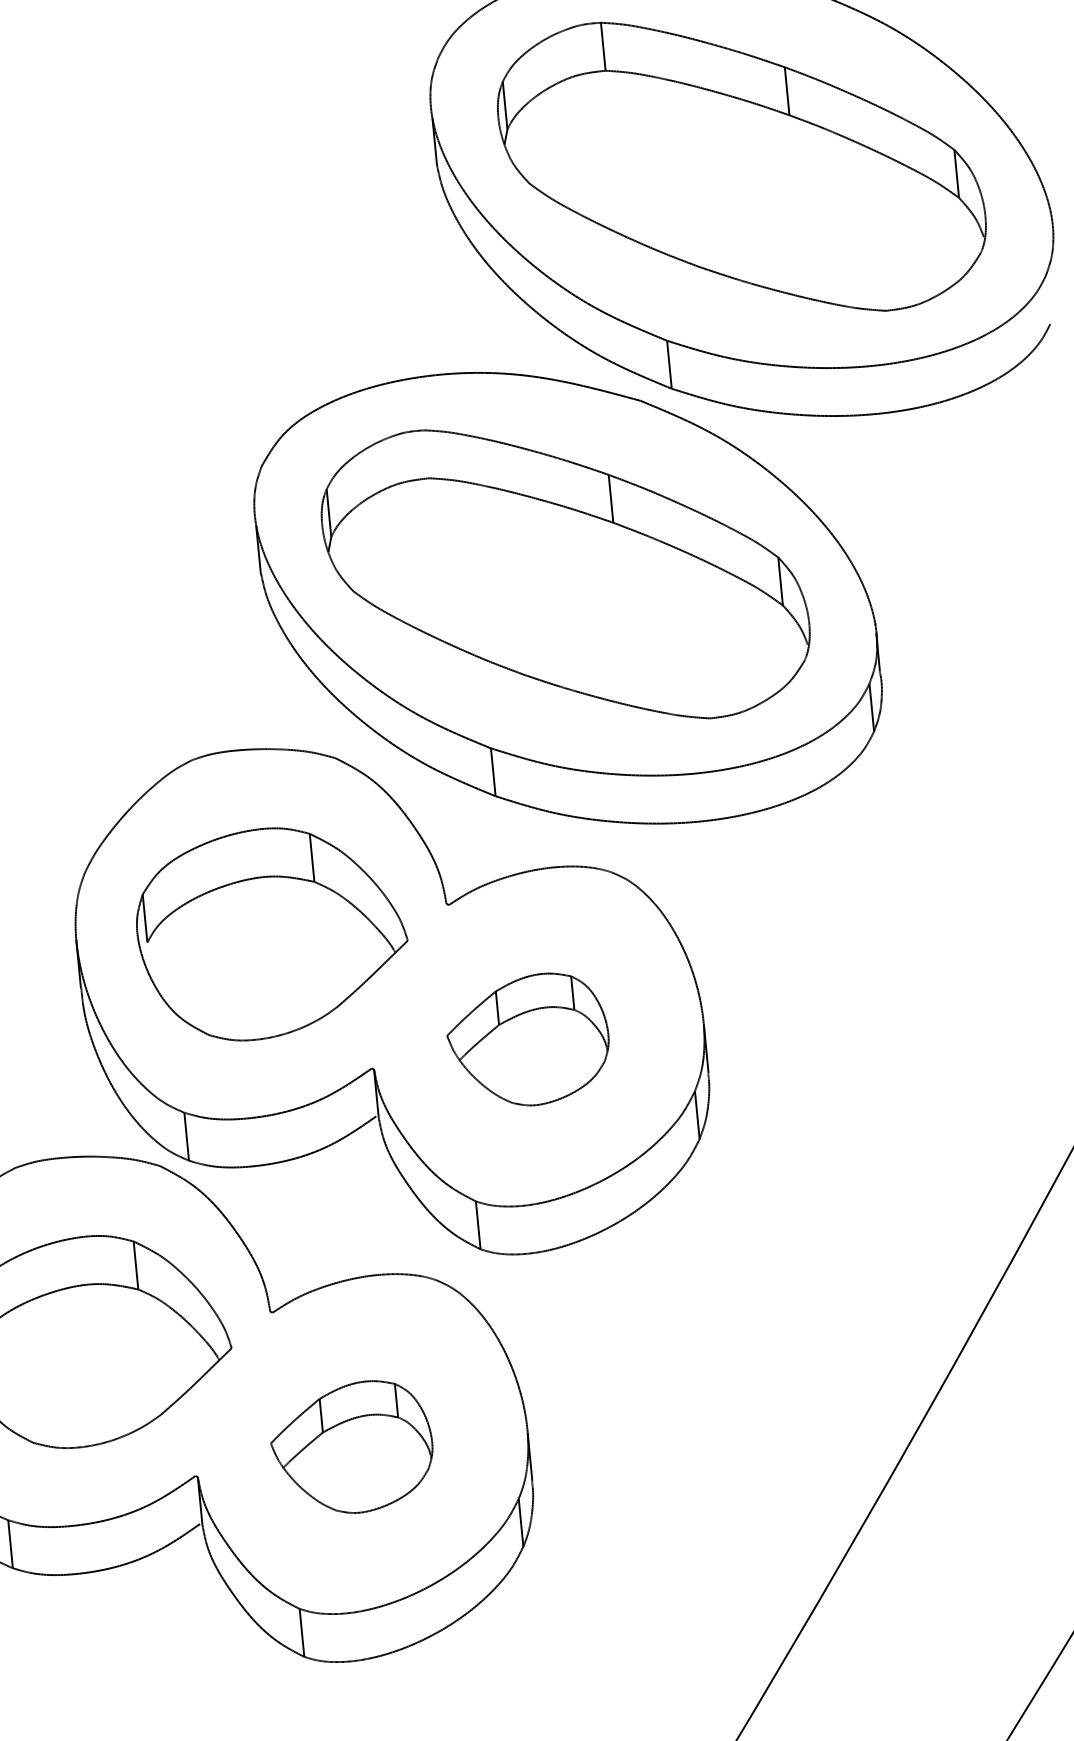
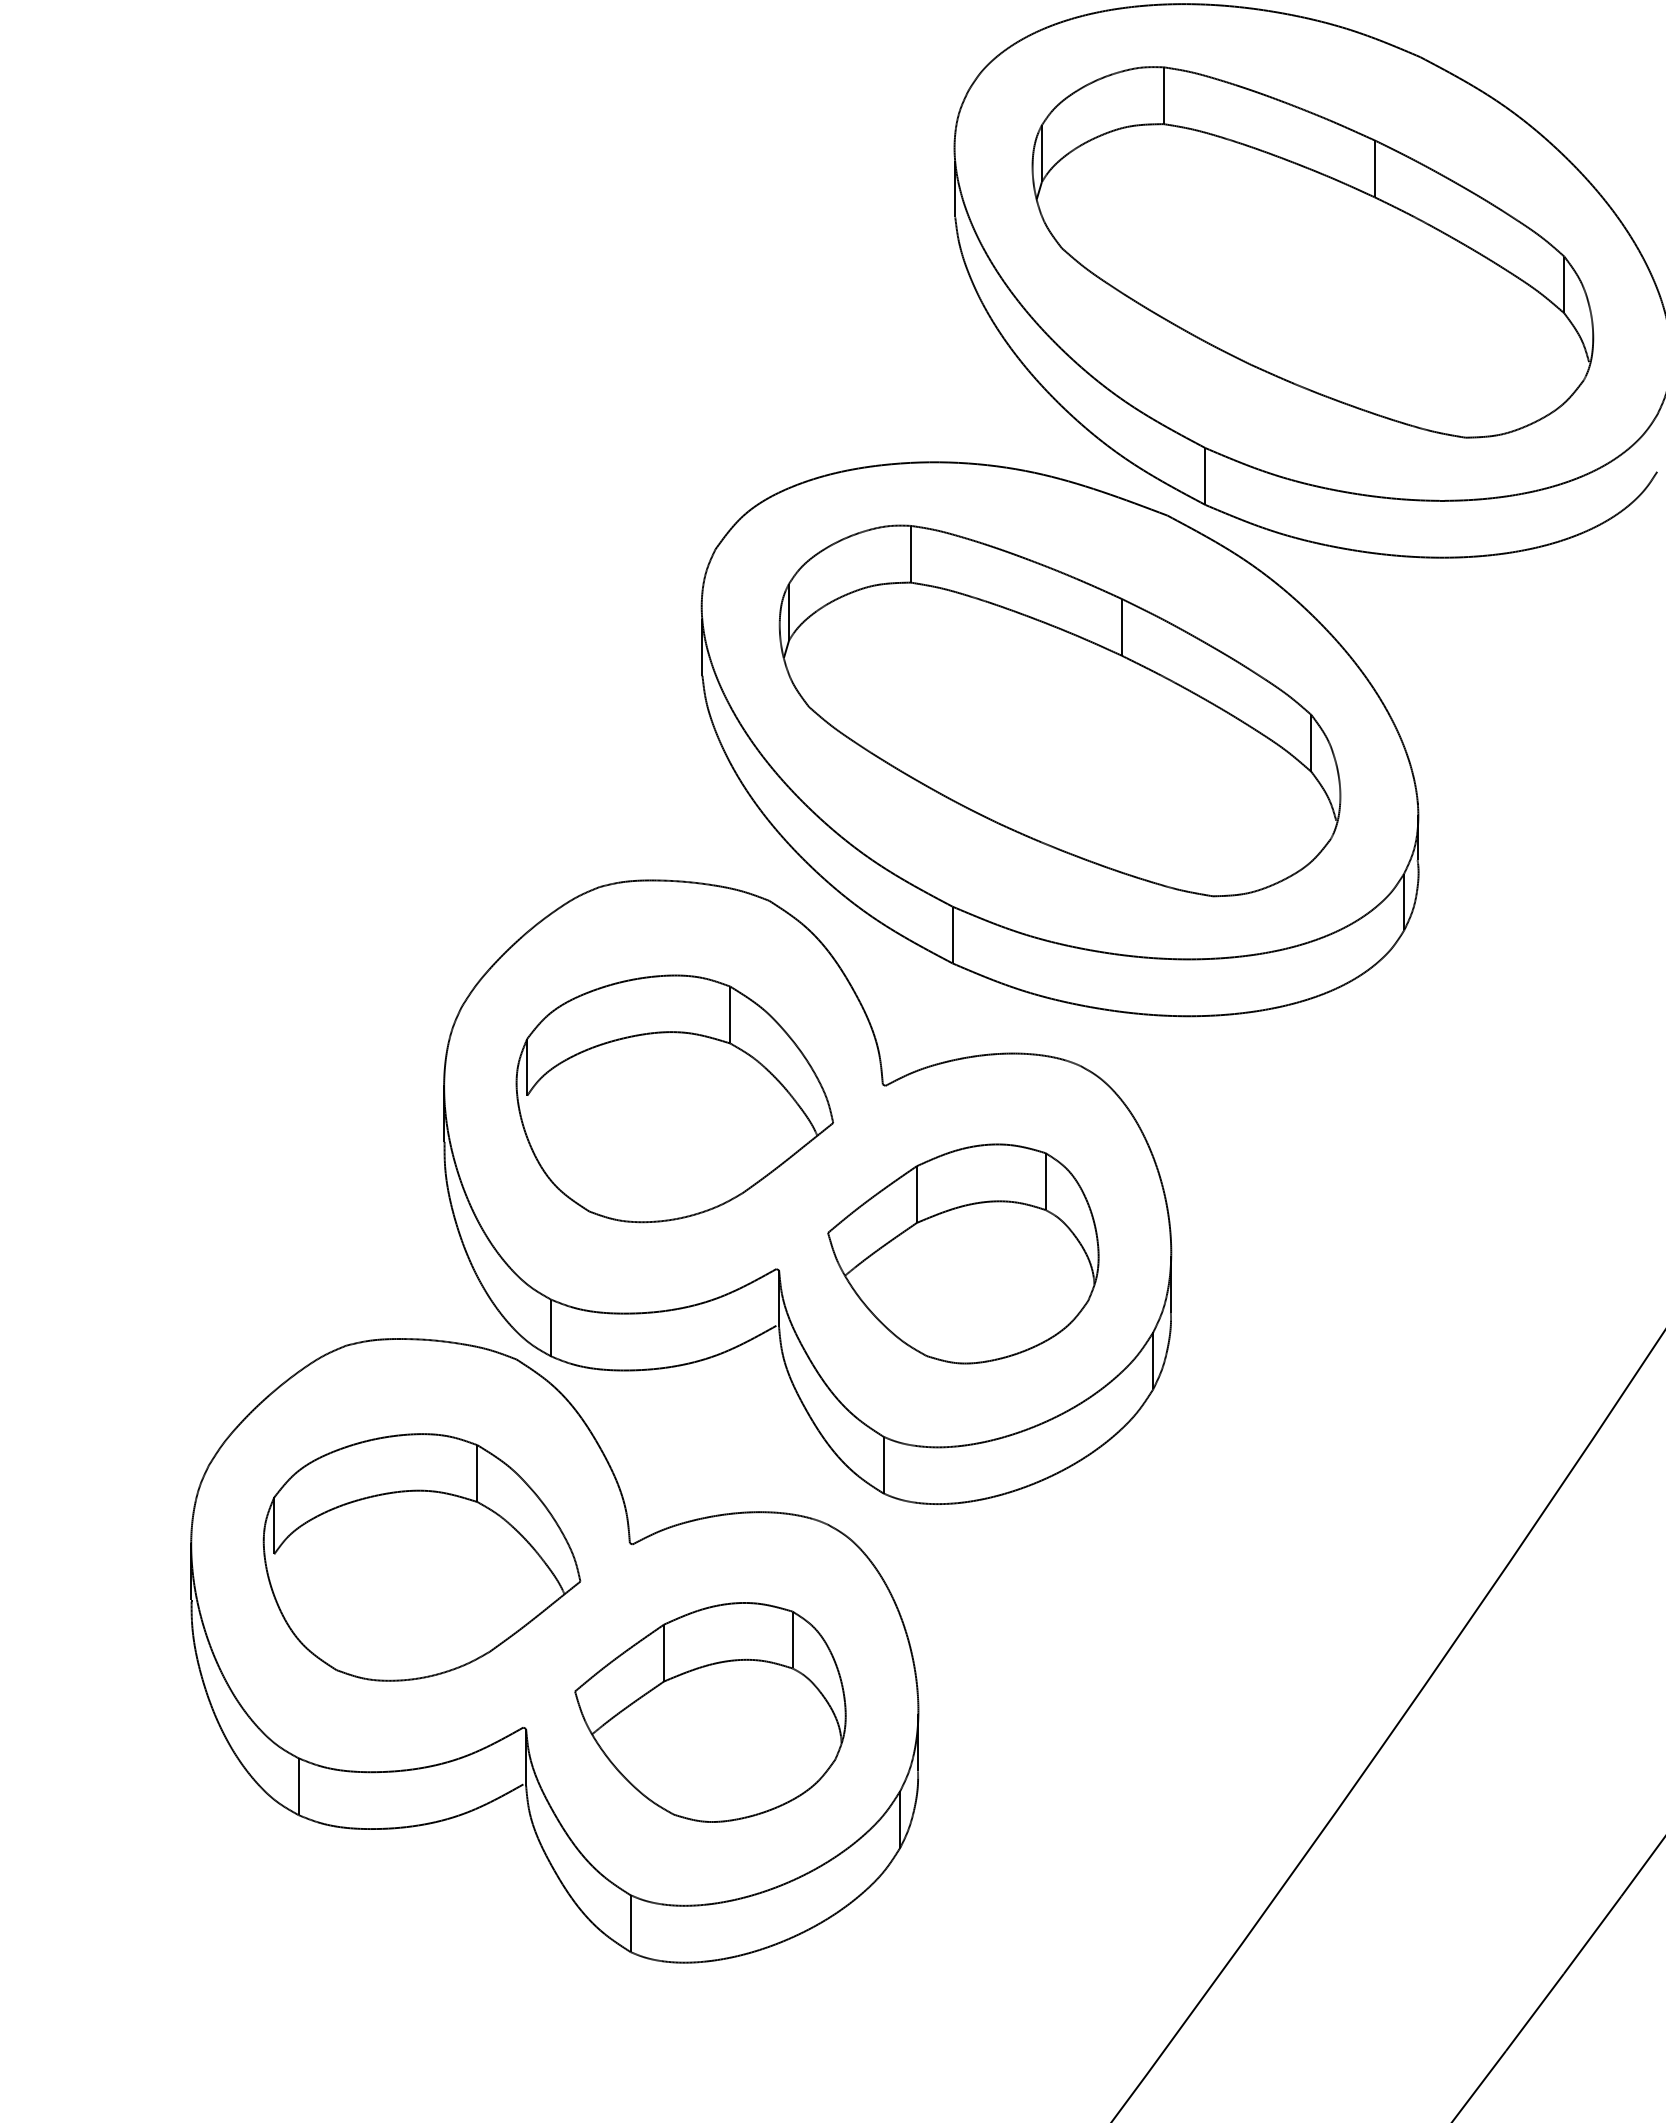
line: (426, 453) -> (910, 553), added
part: (528, 1040) -> (963, 1253), size x1.43
part: (352, 1448) -> (710, 1712), size x1.43

